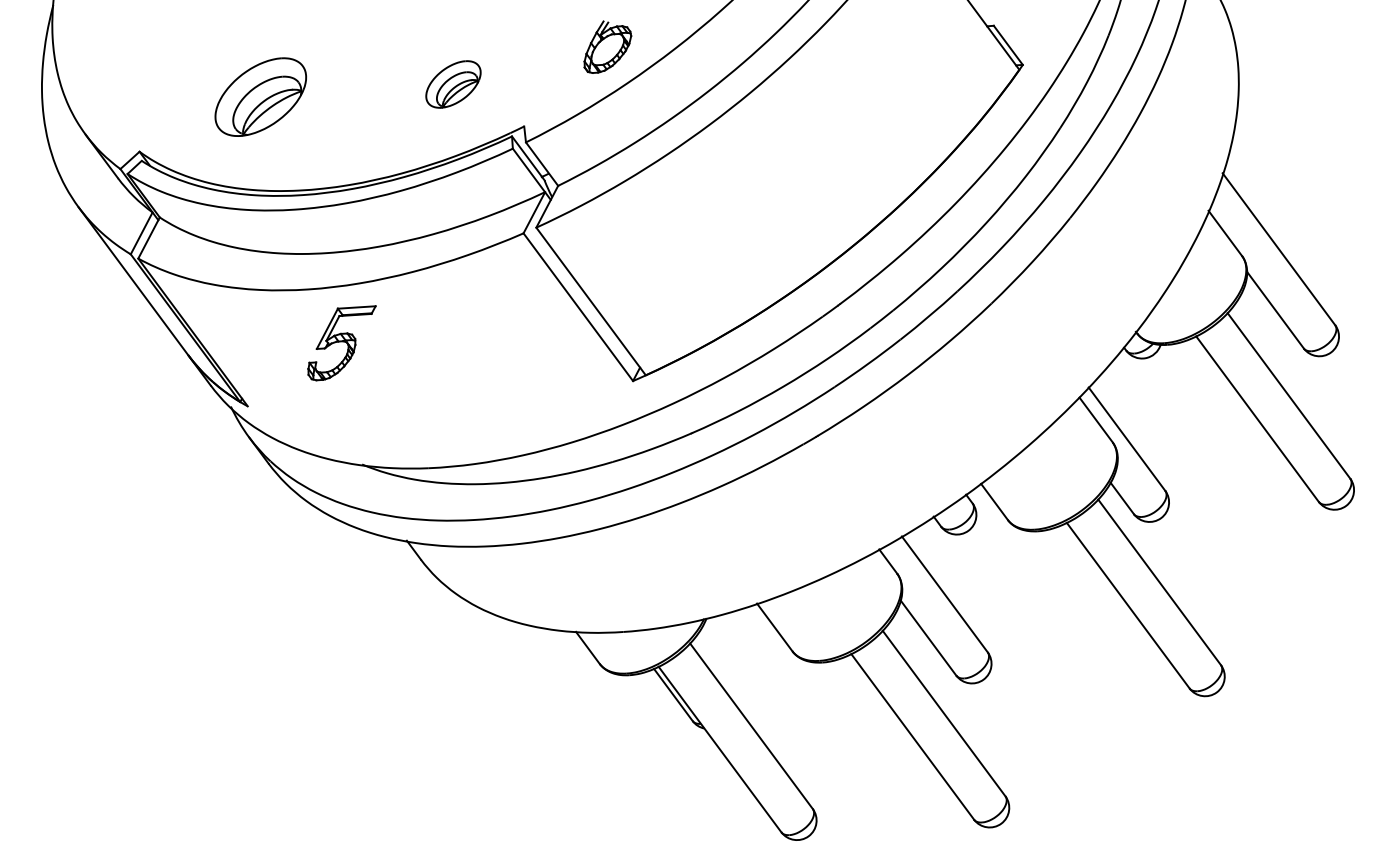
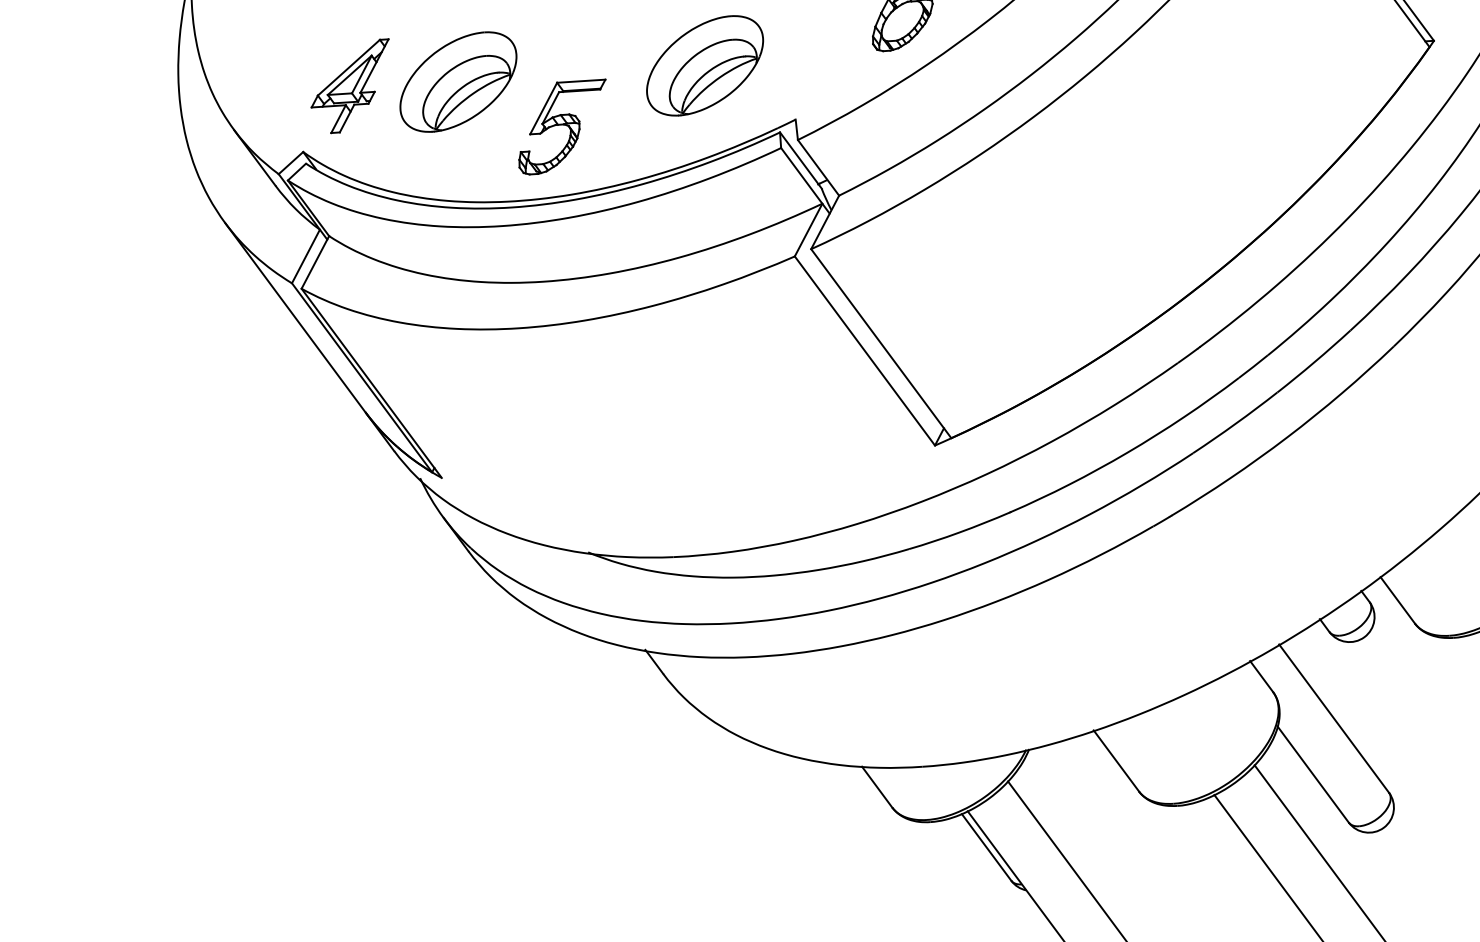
part: (453, 84) -> (705, 65), size x1.67
part: (176, 99) -> (350, 85), added
part: (341, 343) -> (561, 127), moved

